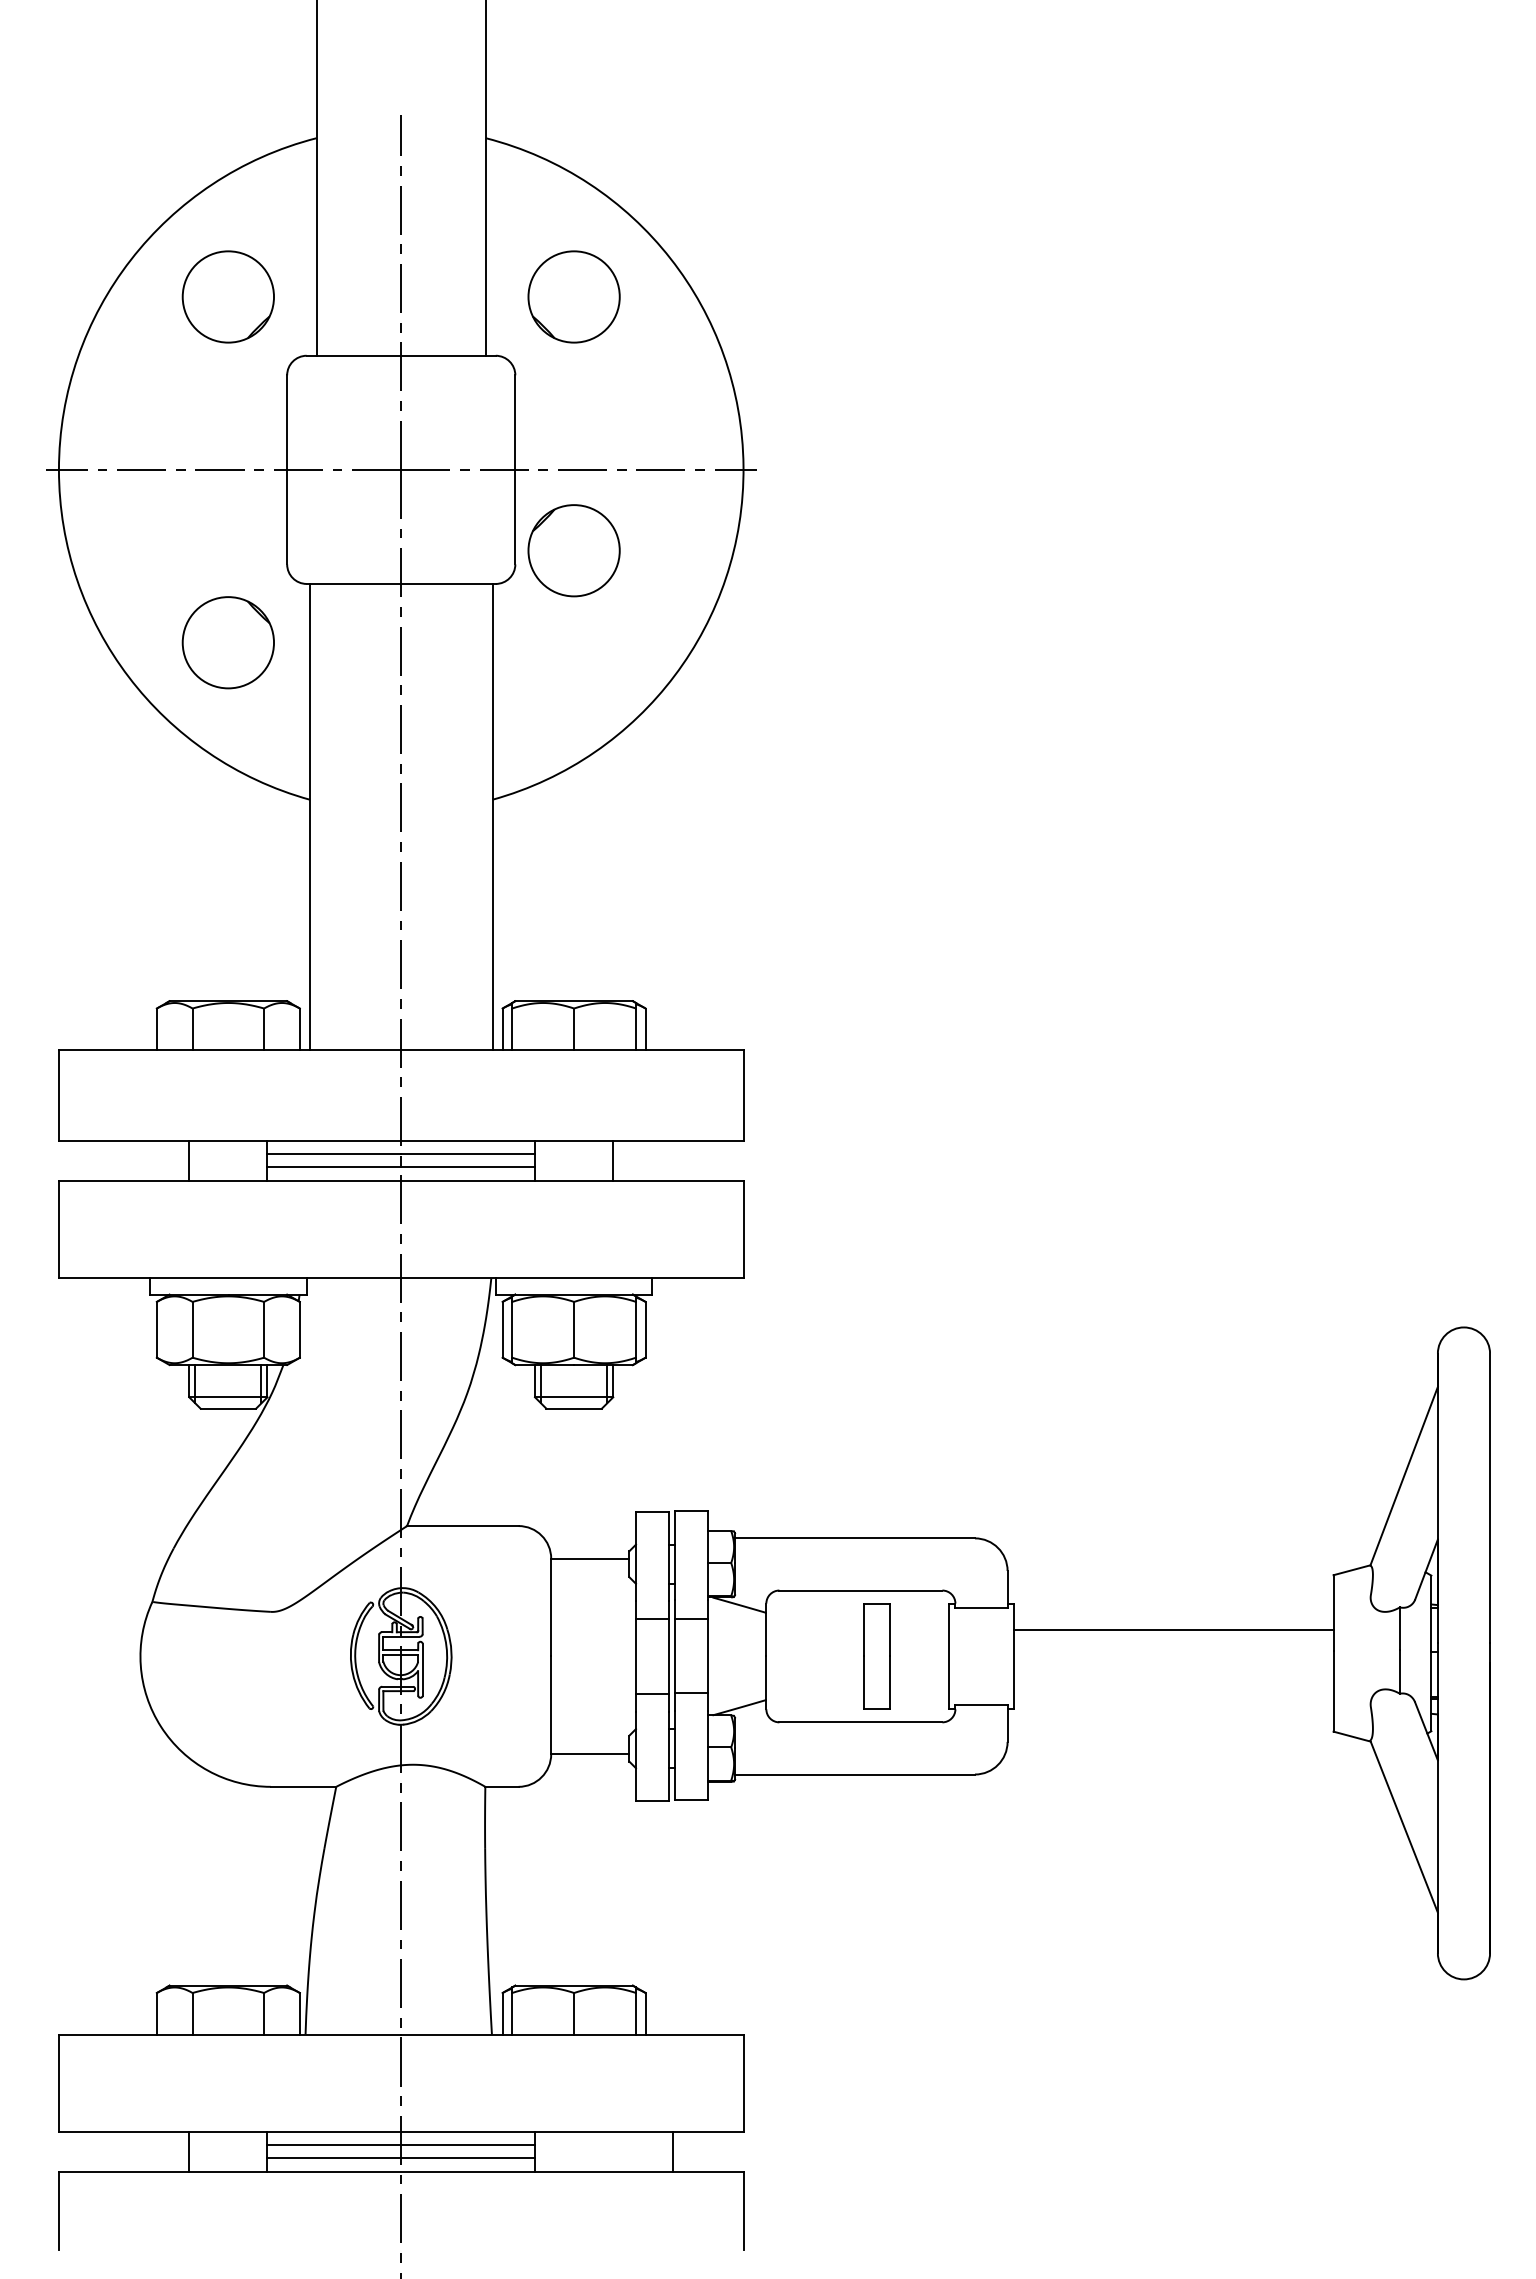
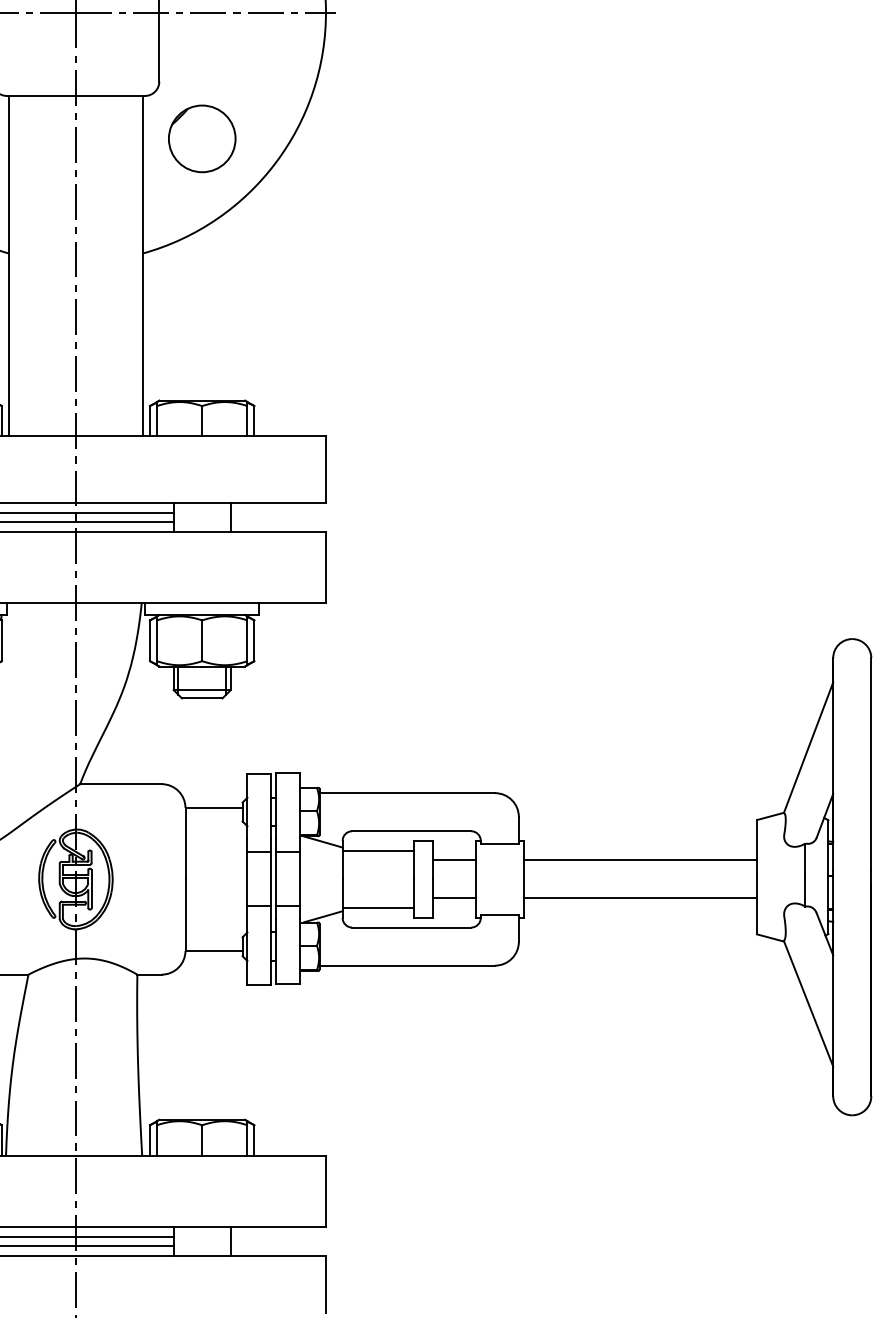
part: (573, 550) -> (201, 138), moved
line: (815, 1617) -> (378, 850), added
line: (919, 1630) -> (454, 860), added
line: (919, 1682) -> (454, 898), added
line: (1173, 1682) -> (640, 898), added
line: (815, 1695) -> (378, 907), added
line: (673, 2151) -> (230, 1241), moved

